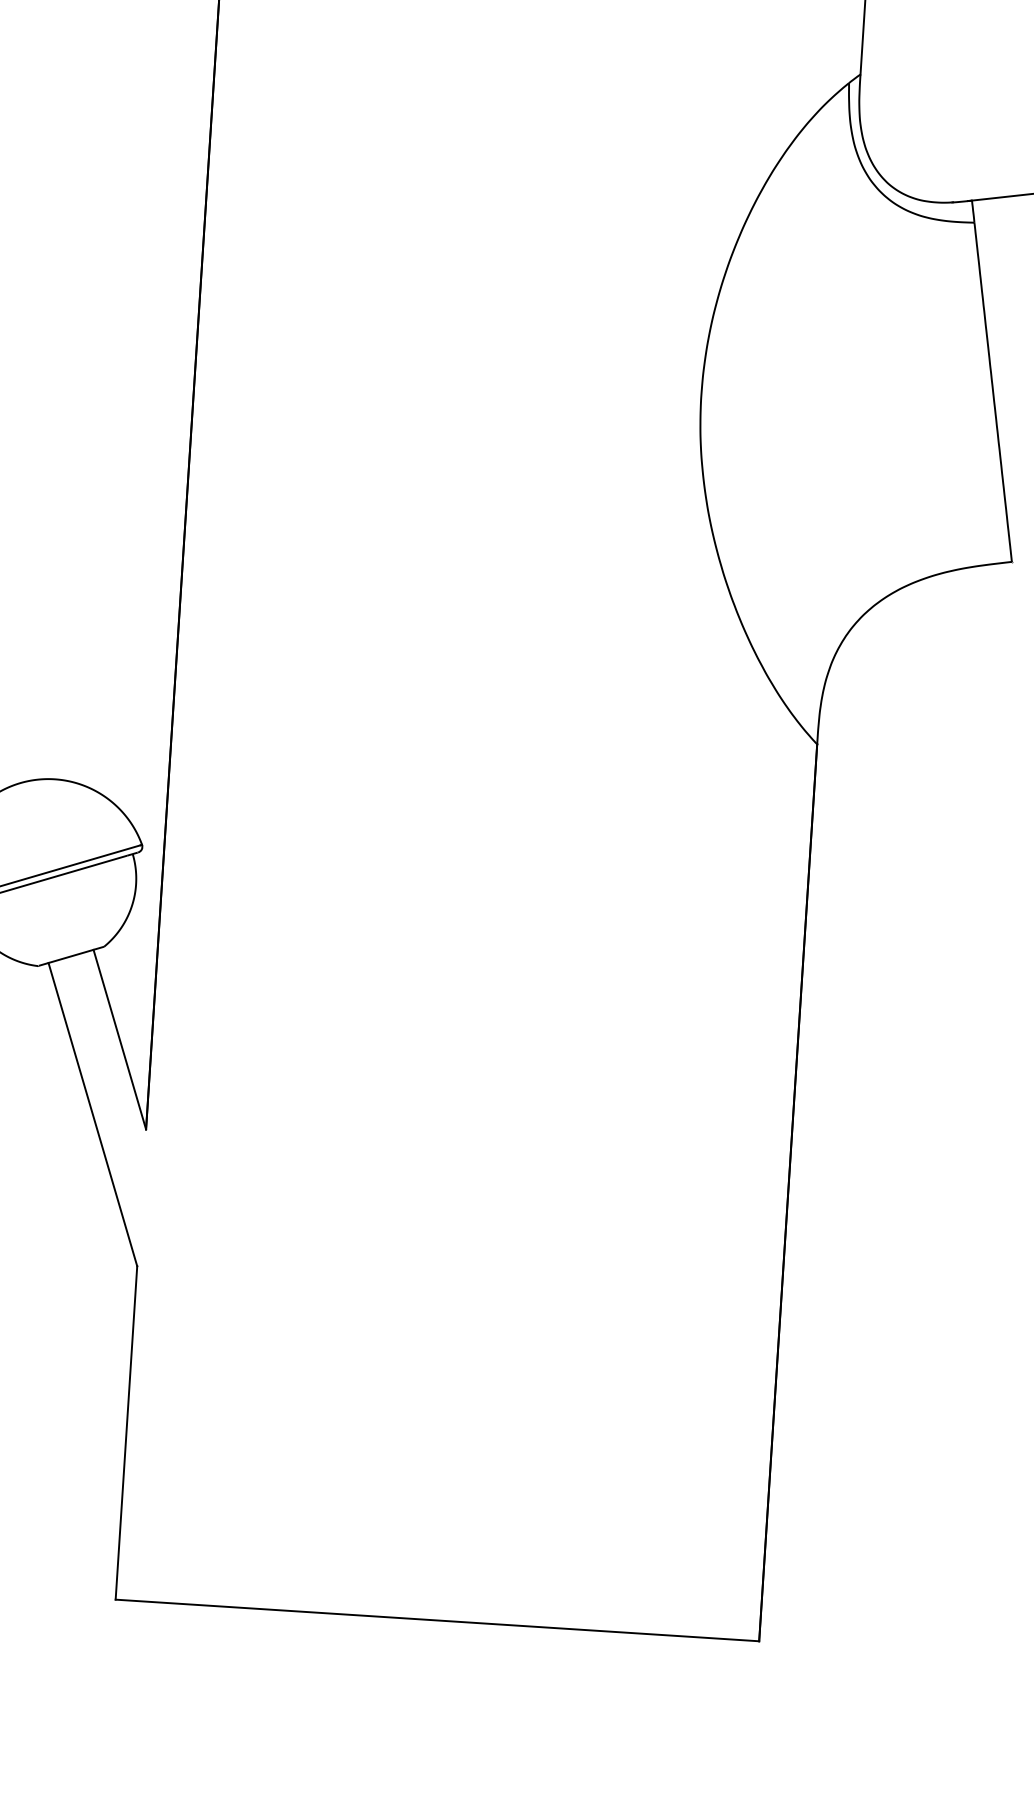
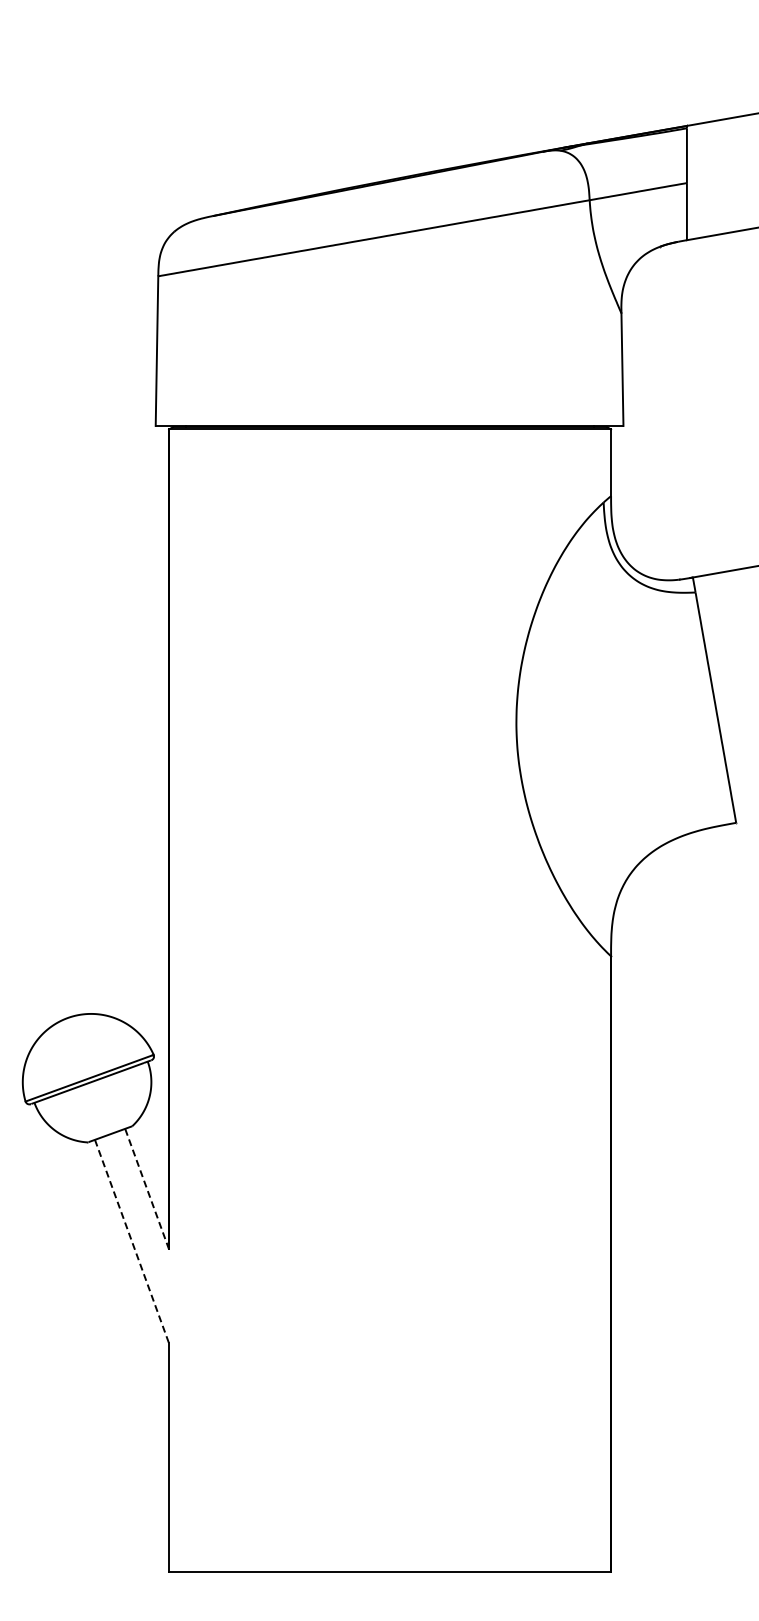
line: (118, 1038) -> (146, 1188), solid -> dashed
line: (93, 1115) -> (132, 1242), solid -> dashed

